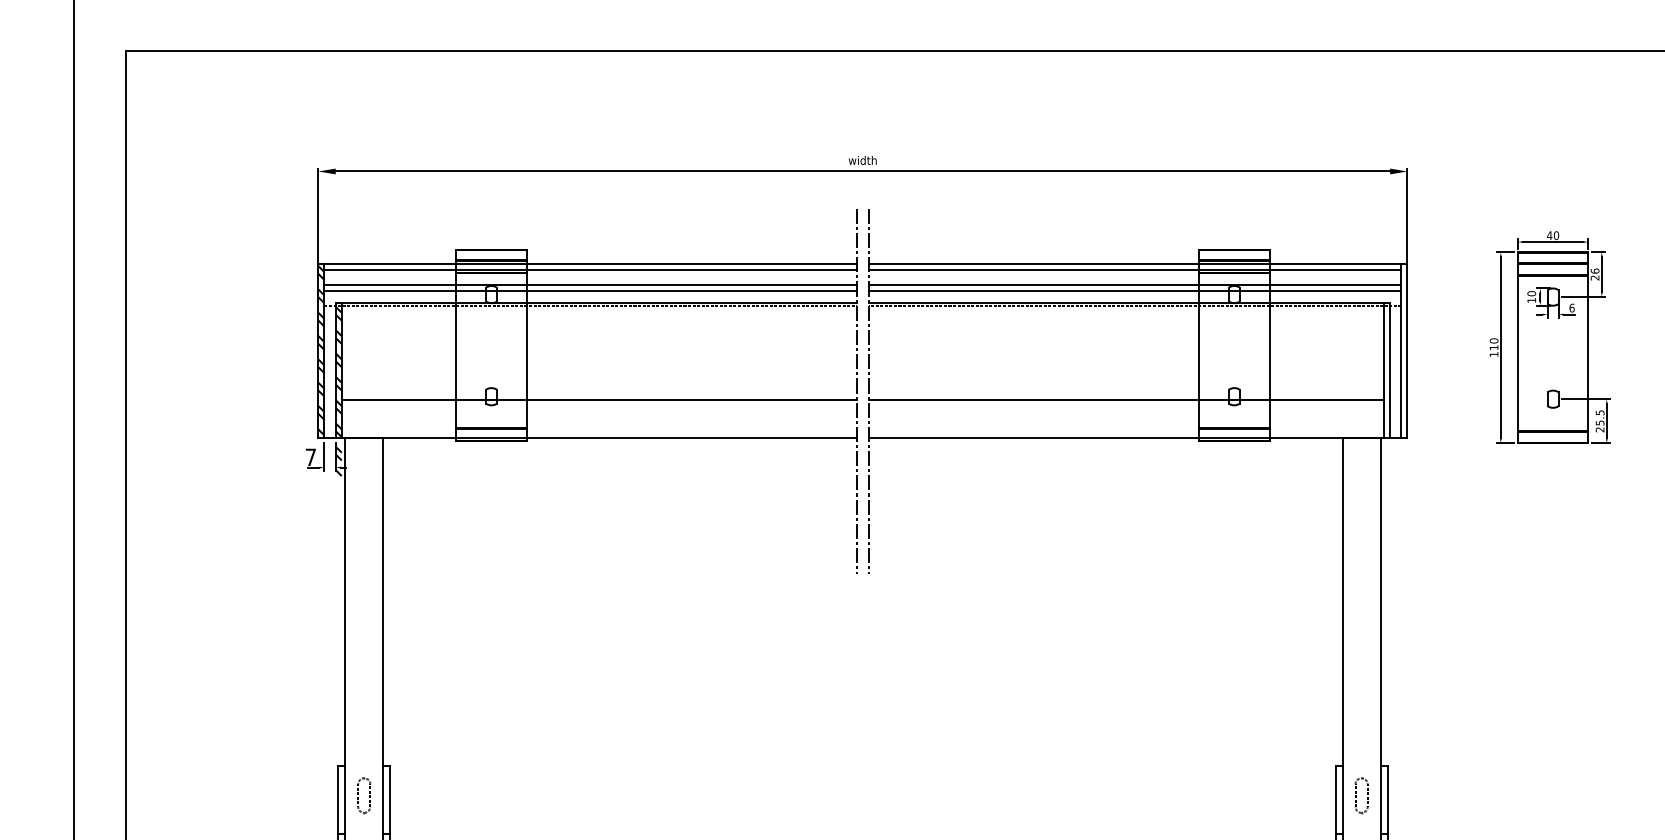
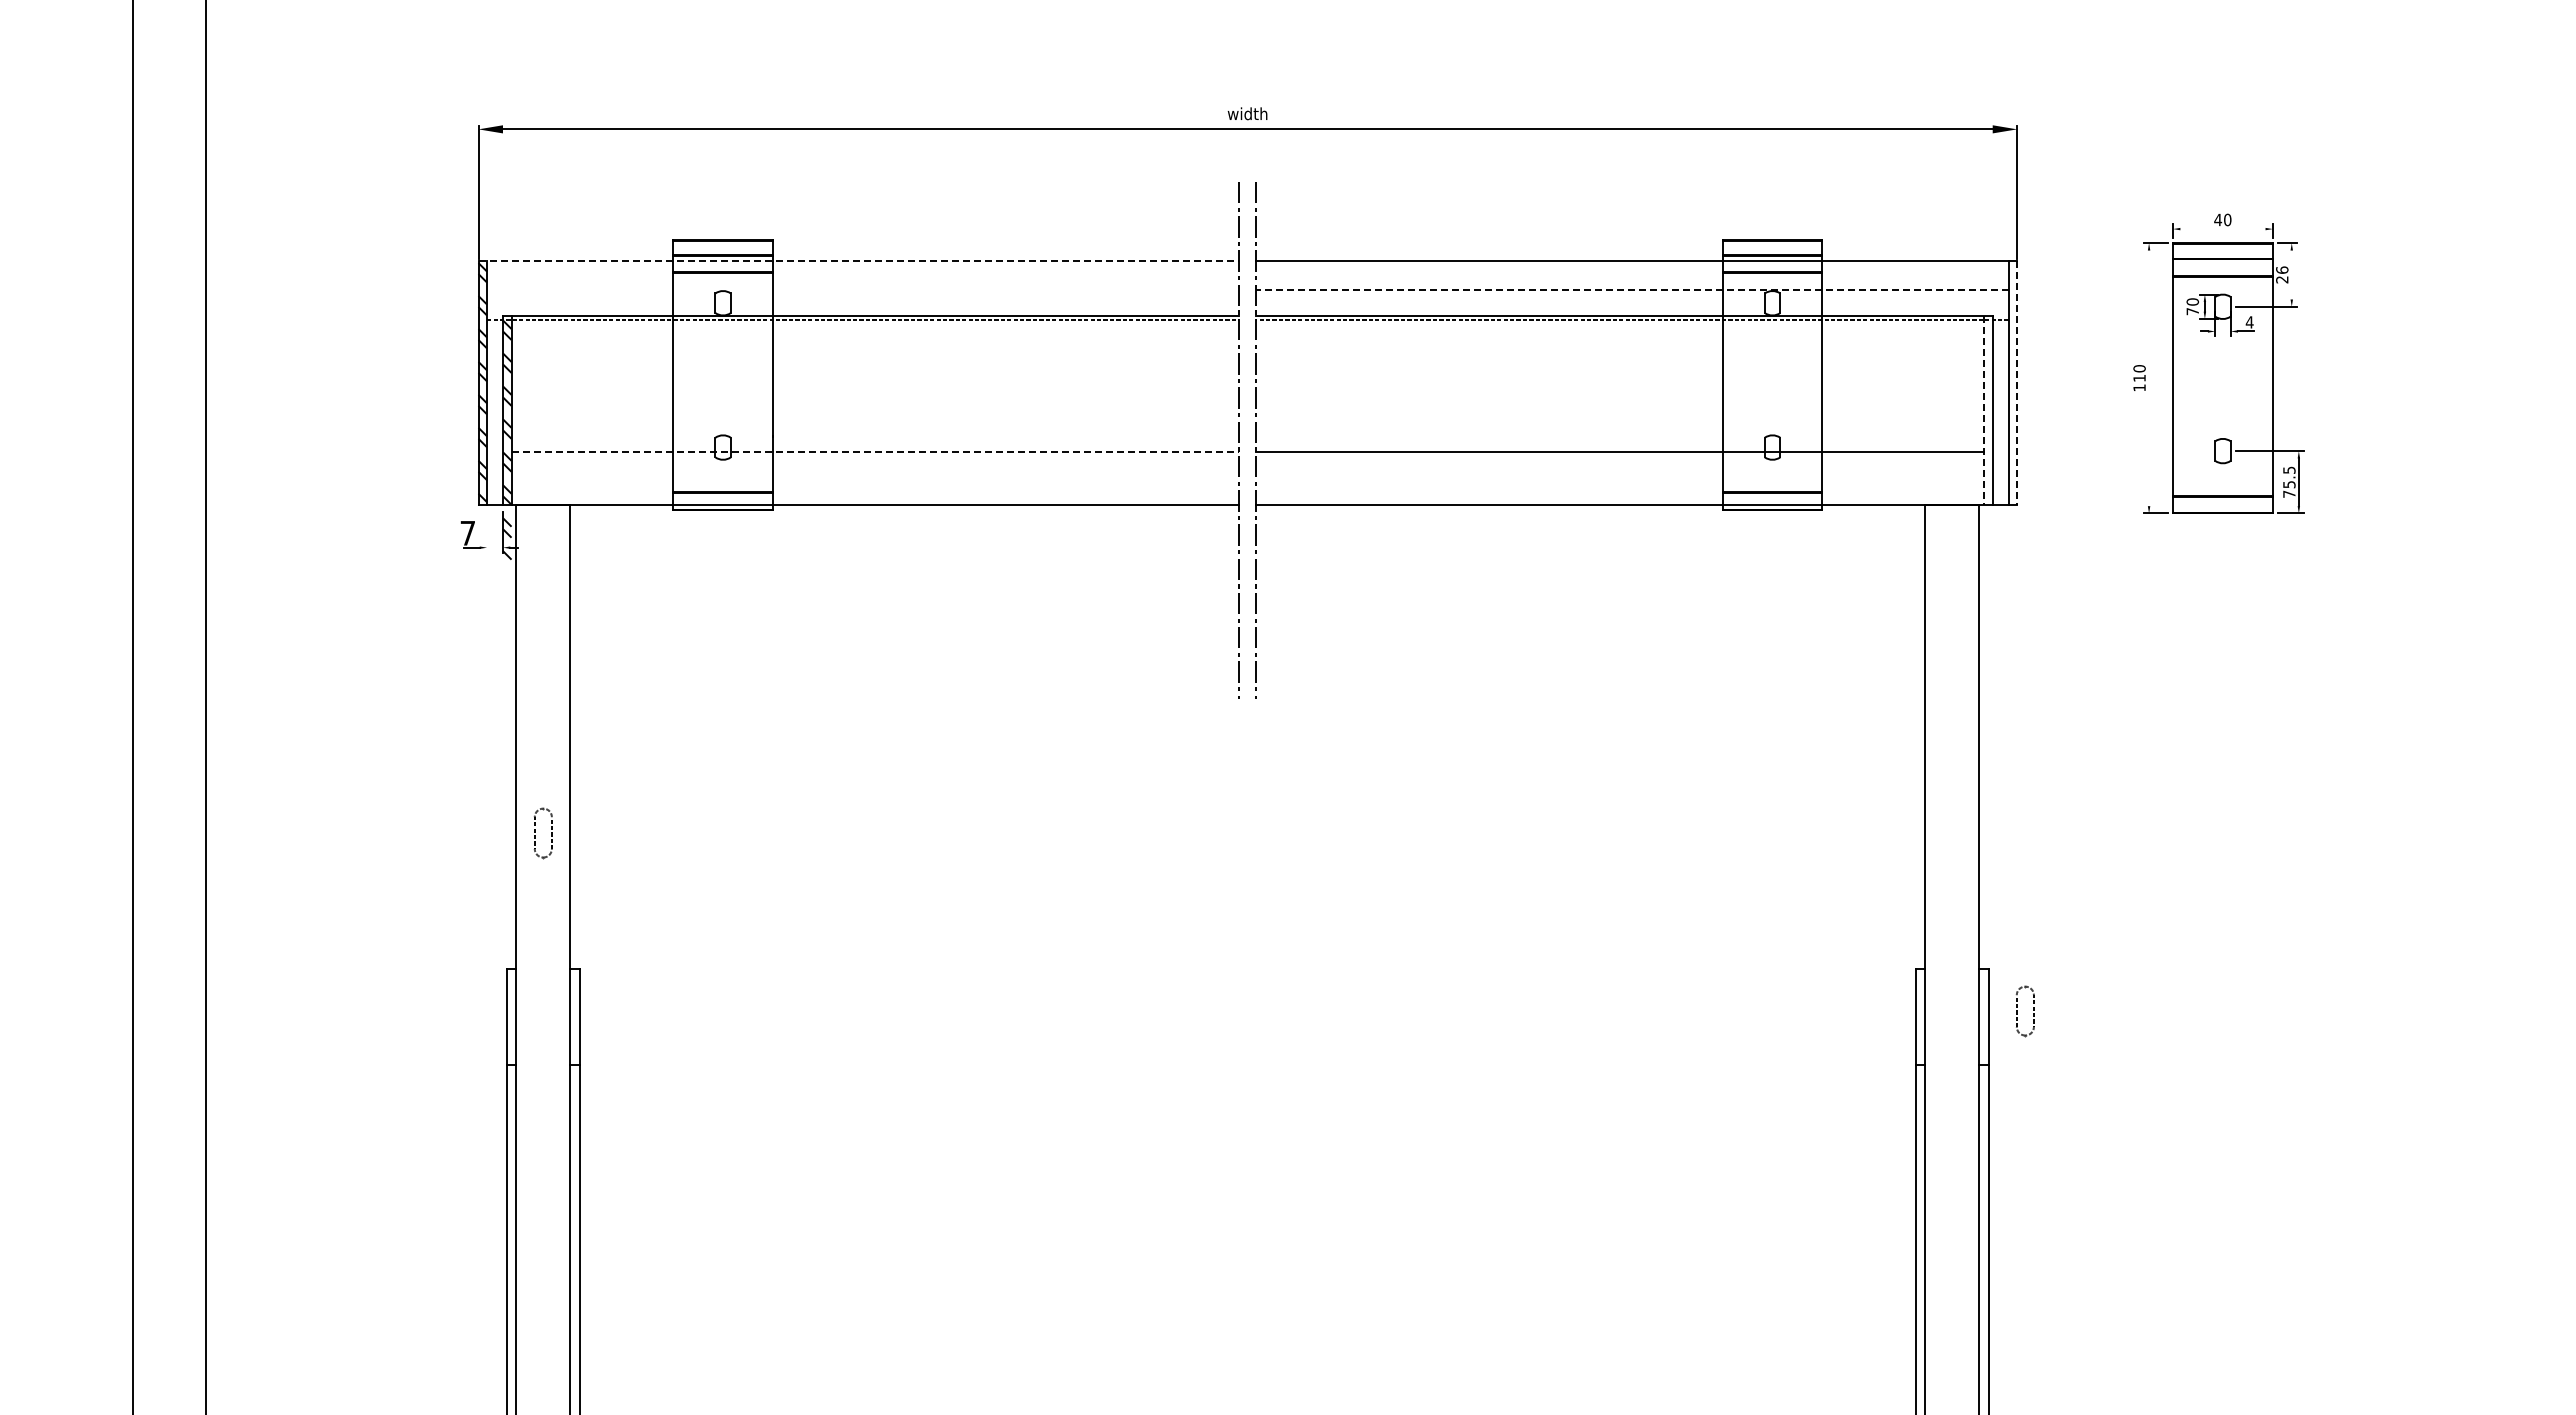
line: (1552, 242) -> (2222, 229), removed
line: (588, 264) -> (859, 260), solid -> dashed
line: (590, 269) -> (863, 268), removed
line: (1135, 269) -> (1632, 268), removed
line: (1601, 274) -> (2291, 274), removed
line: (590, 285) -> (863, 290), removed
line: (1134, 285) -> (1631, 290), solid -> dashed
line: (590, 290) -> (863, 297), removed
line: (1135, 290) -> (1632, 297), removed
text: (1531, 300) -> (2192, 311), 10 -> 70
text: (1571, 308) -> (2249, 322), 6 -> 4
line: (1501, 347) -> (2149, 378), removed
line: (1407, 351) -> (2017, 383), solid -> dashed
line: (1384, 370) -> (1984, 410), solid -> dashed
line: (599, 400) -> (875, 452), solid -> dashed
text: (1600, 429) -> (2289, 493), 25.5 -> 75.5
line: (324, 456) -> (487, 532), removed
part: (358, 795) -> (535, 832), moved
part: (1356, 795) -> (2017, 1011), moved

